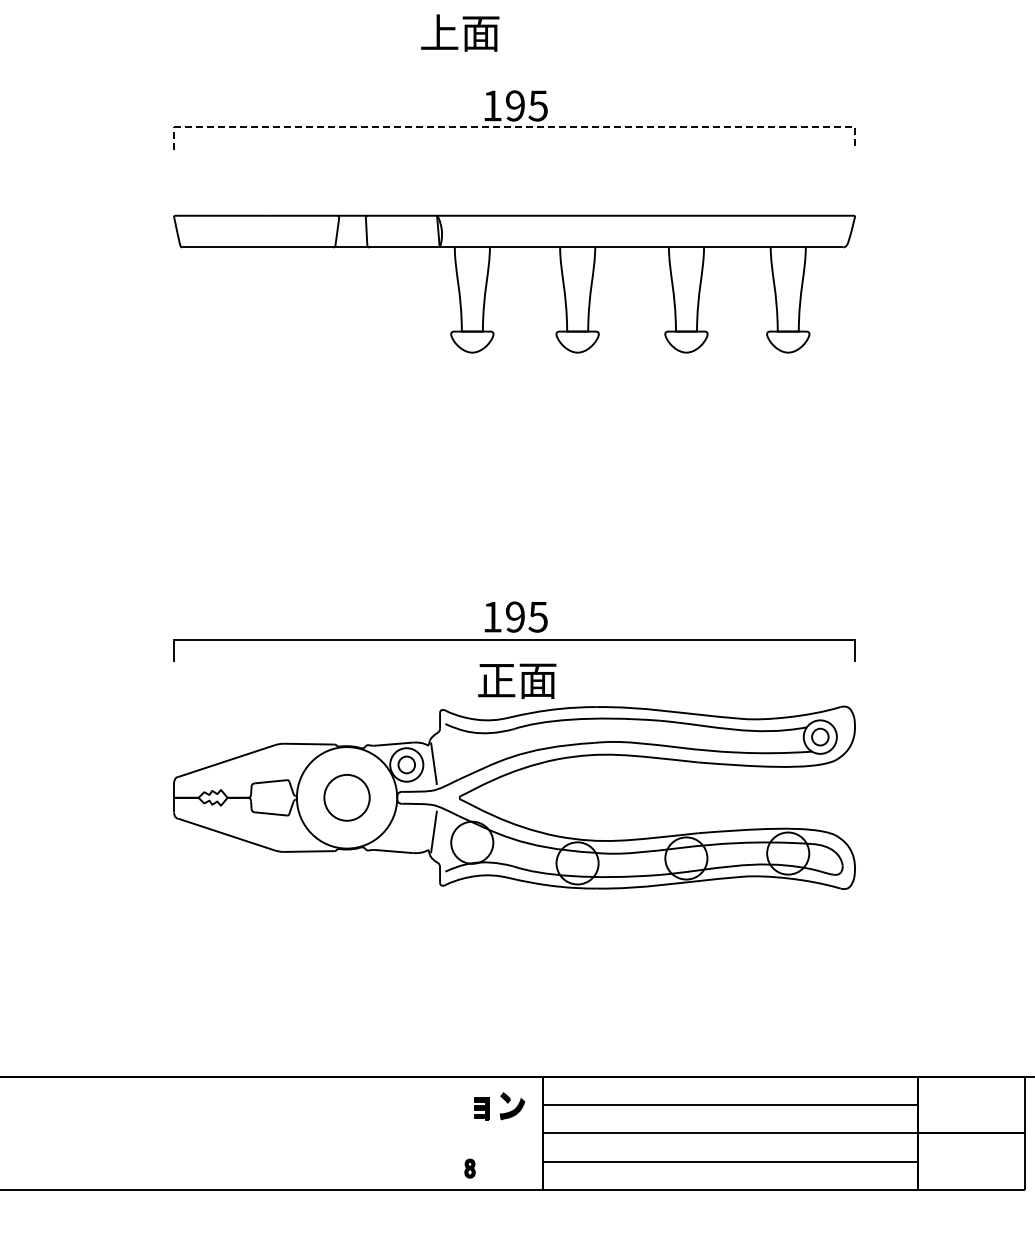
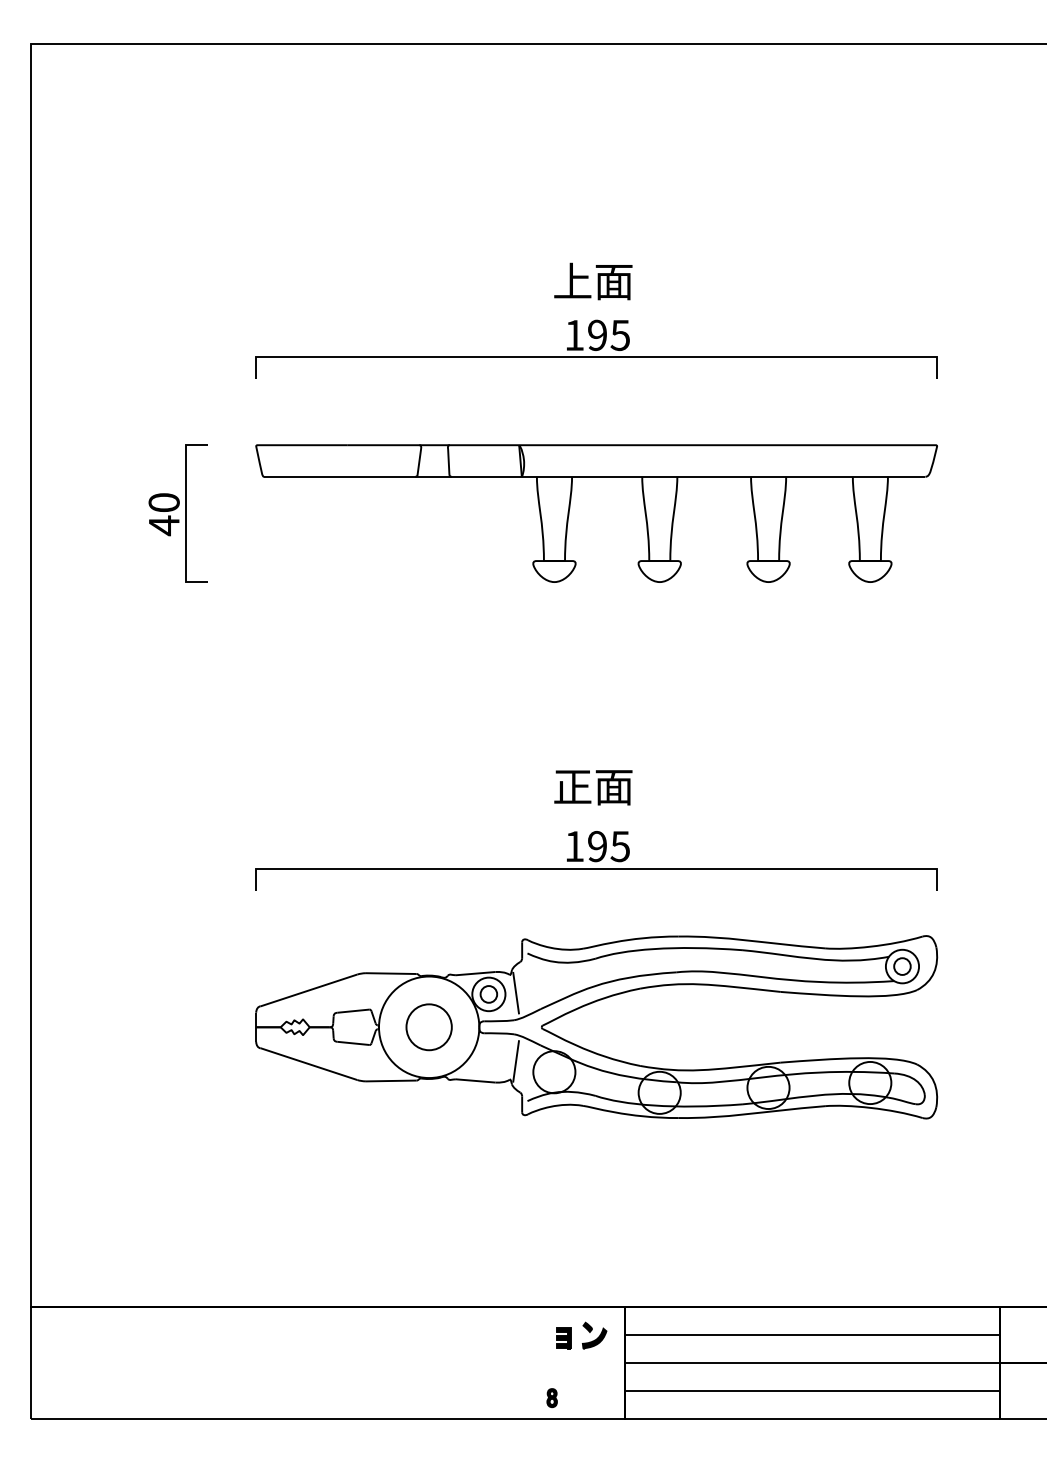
text: (460, 33) -> (593, 281), moved
line: (515, 127) -> (597, 356), dashed -> solid
part: (95, 284) -> (177, 513), added
text: (517, 681) -> (593, 787), moved

